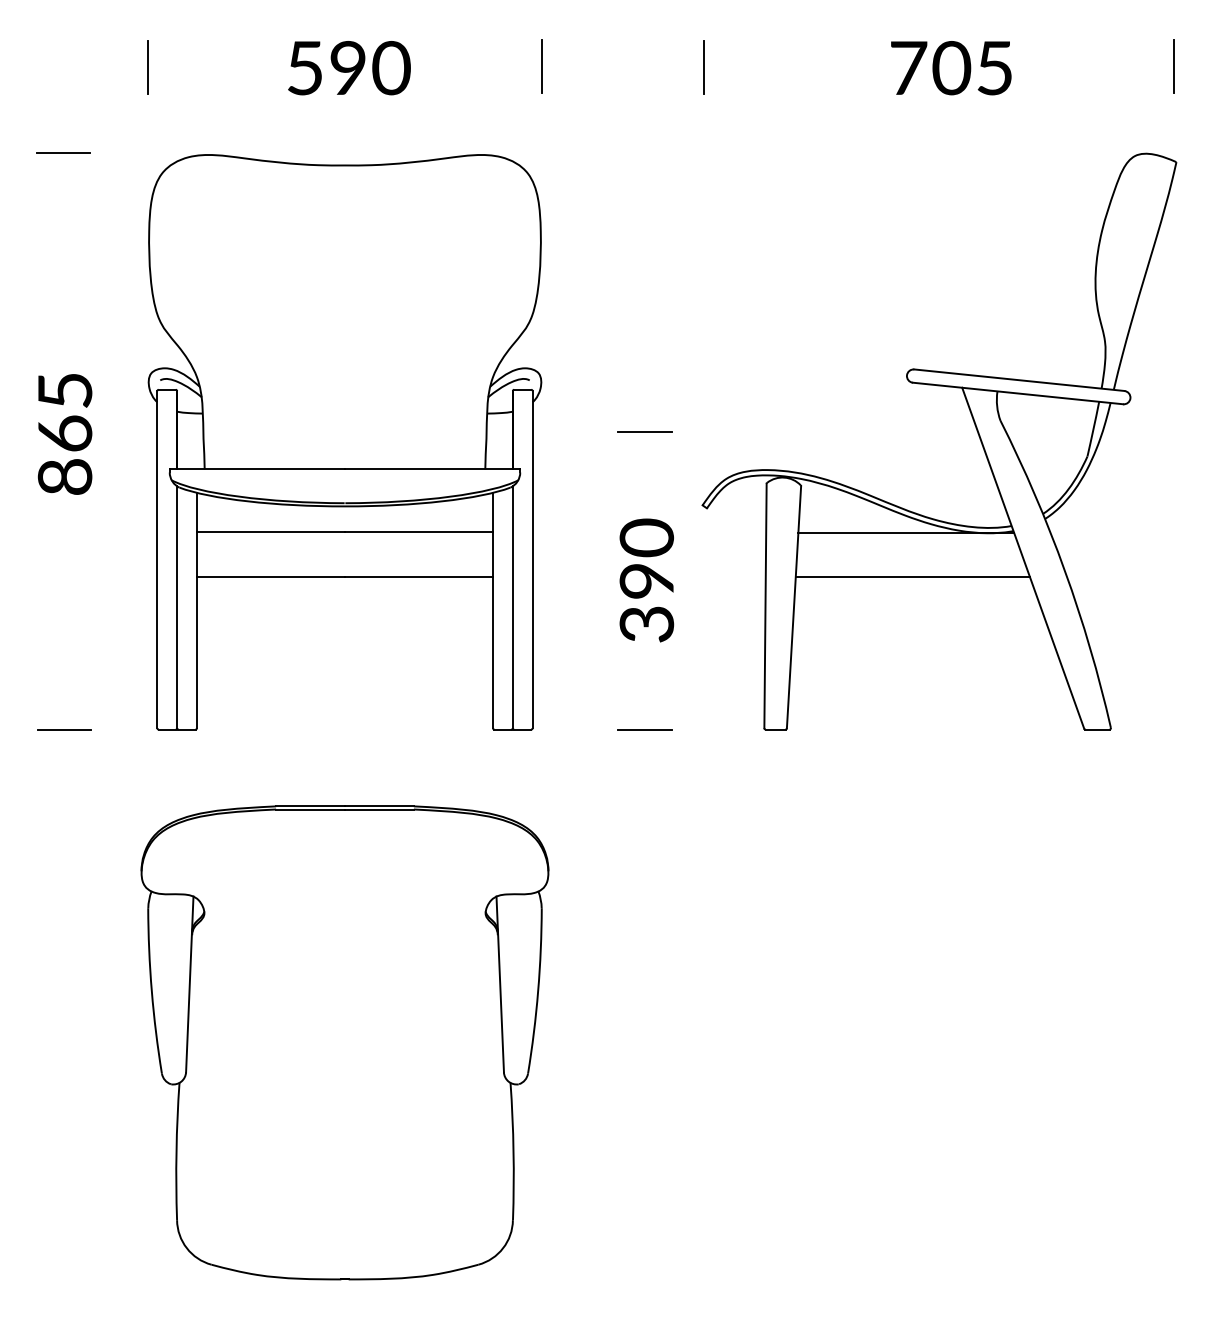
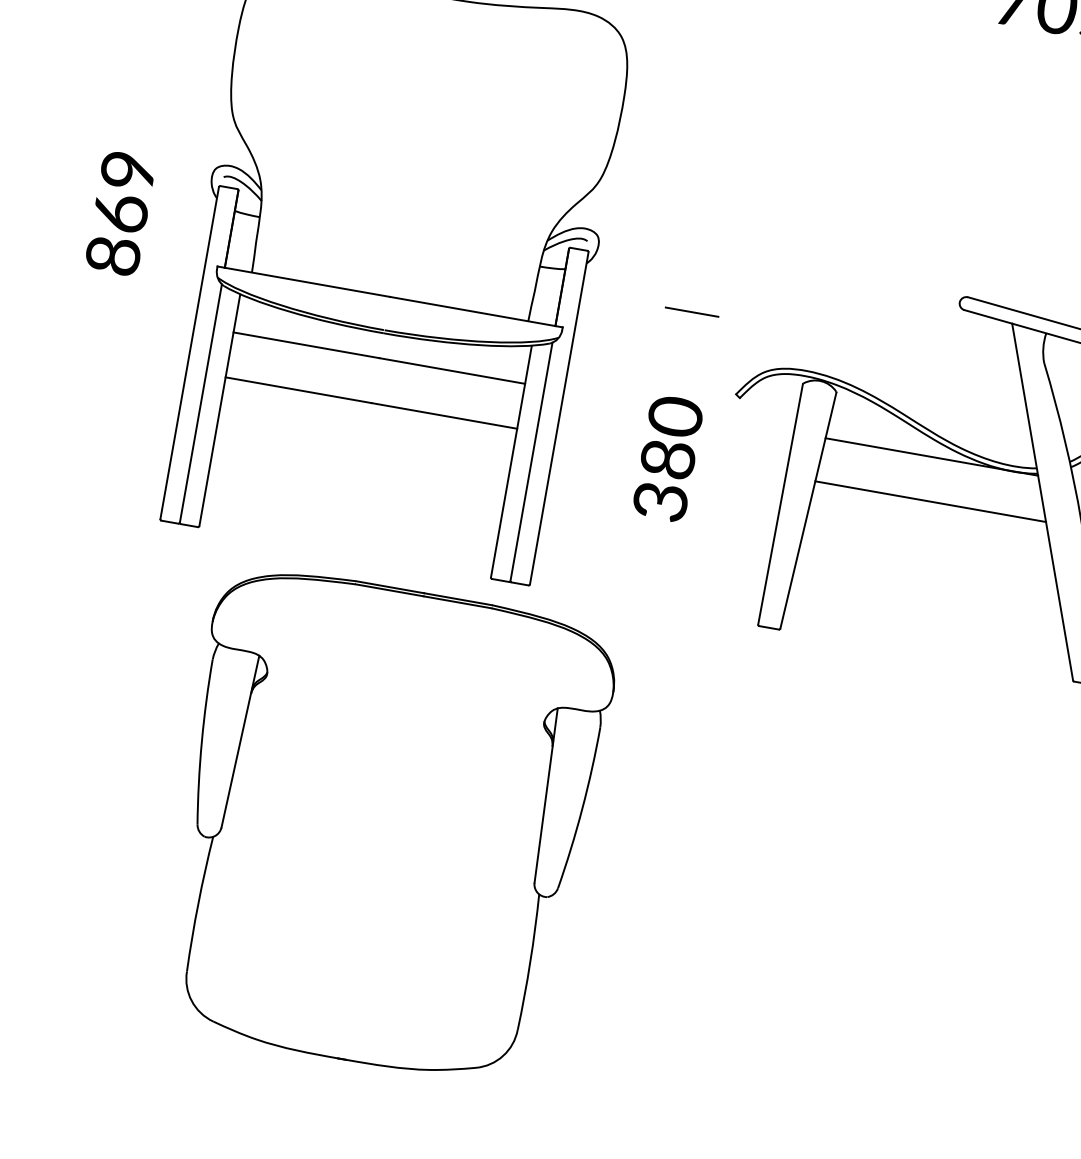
text: (64, 390) -> (127, 170), 865 -> 869
text: (648, 580) -> (669, 458), 390 -> 380
line: (64, 729) -> (68, 504), removed
line: (644, 729) -> (639, 605), removed
part: (344, 1042) -> (382, 825), moved

